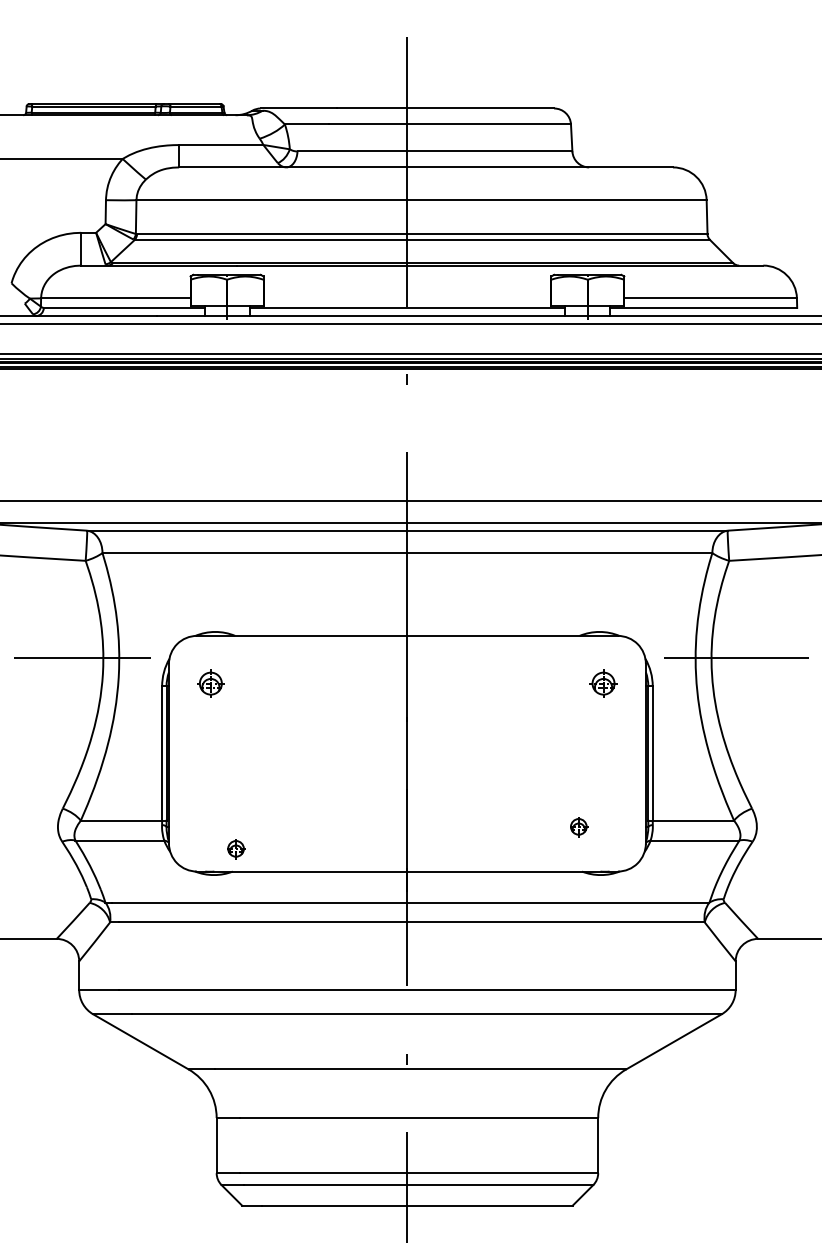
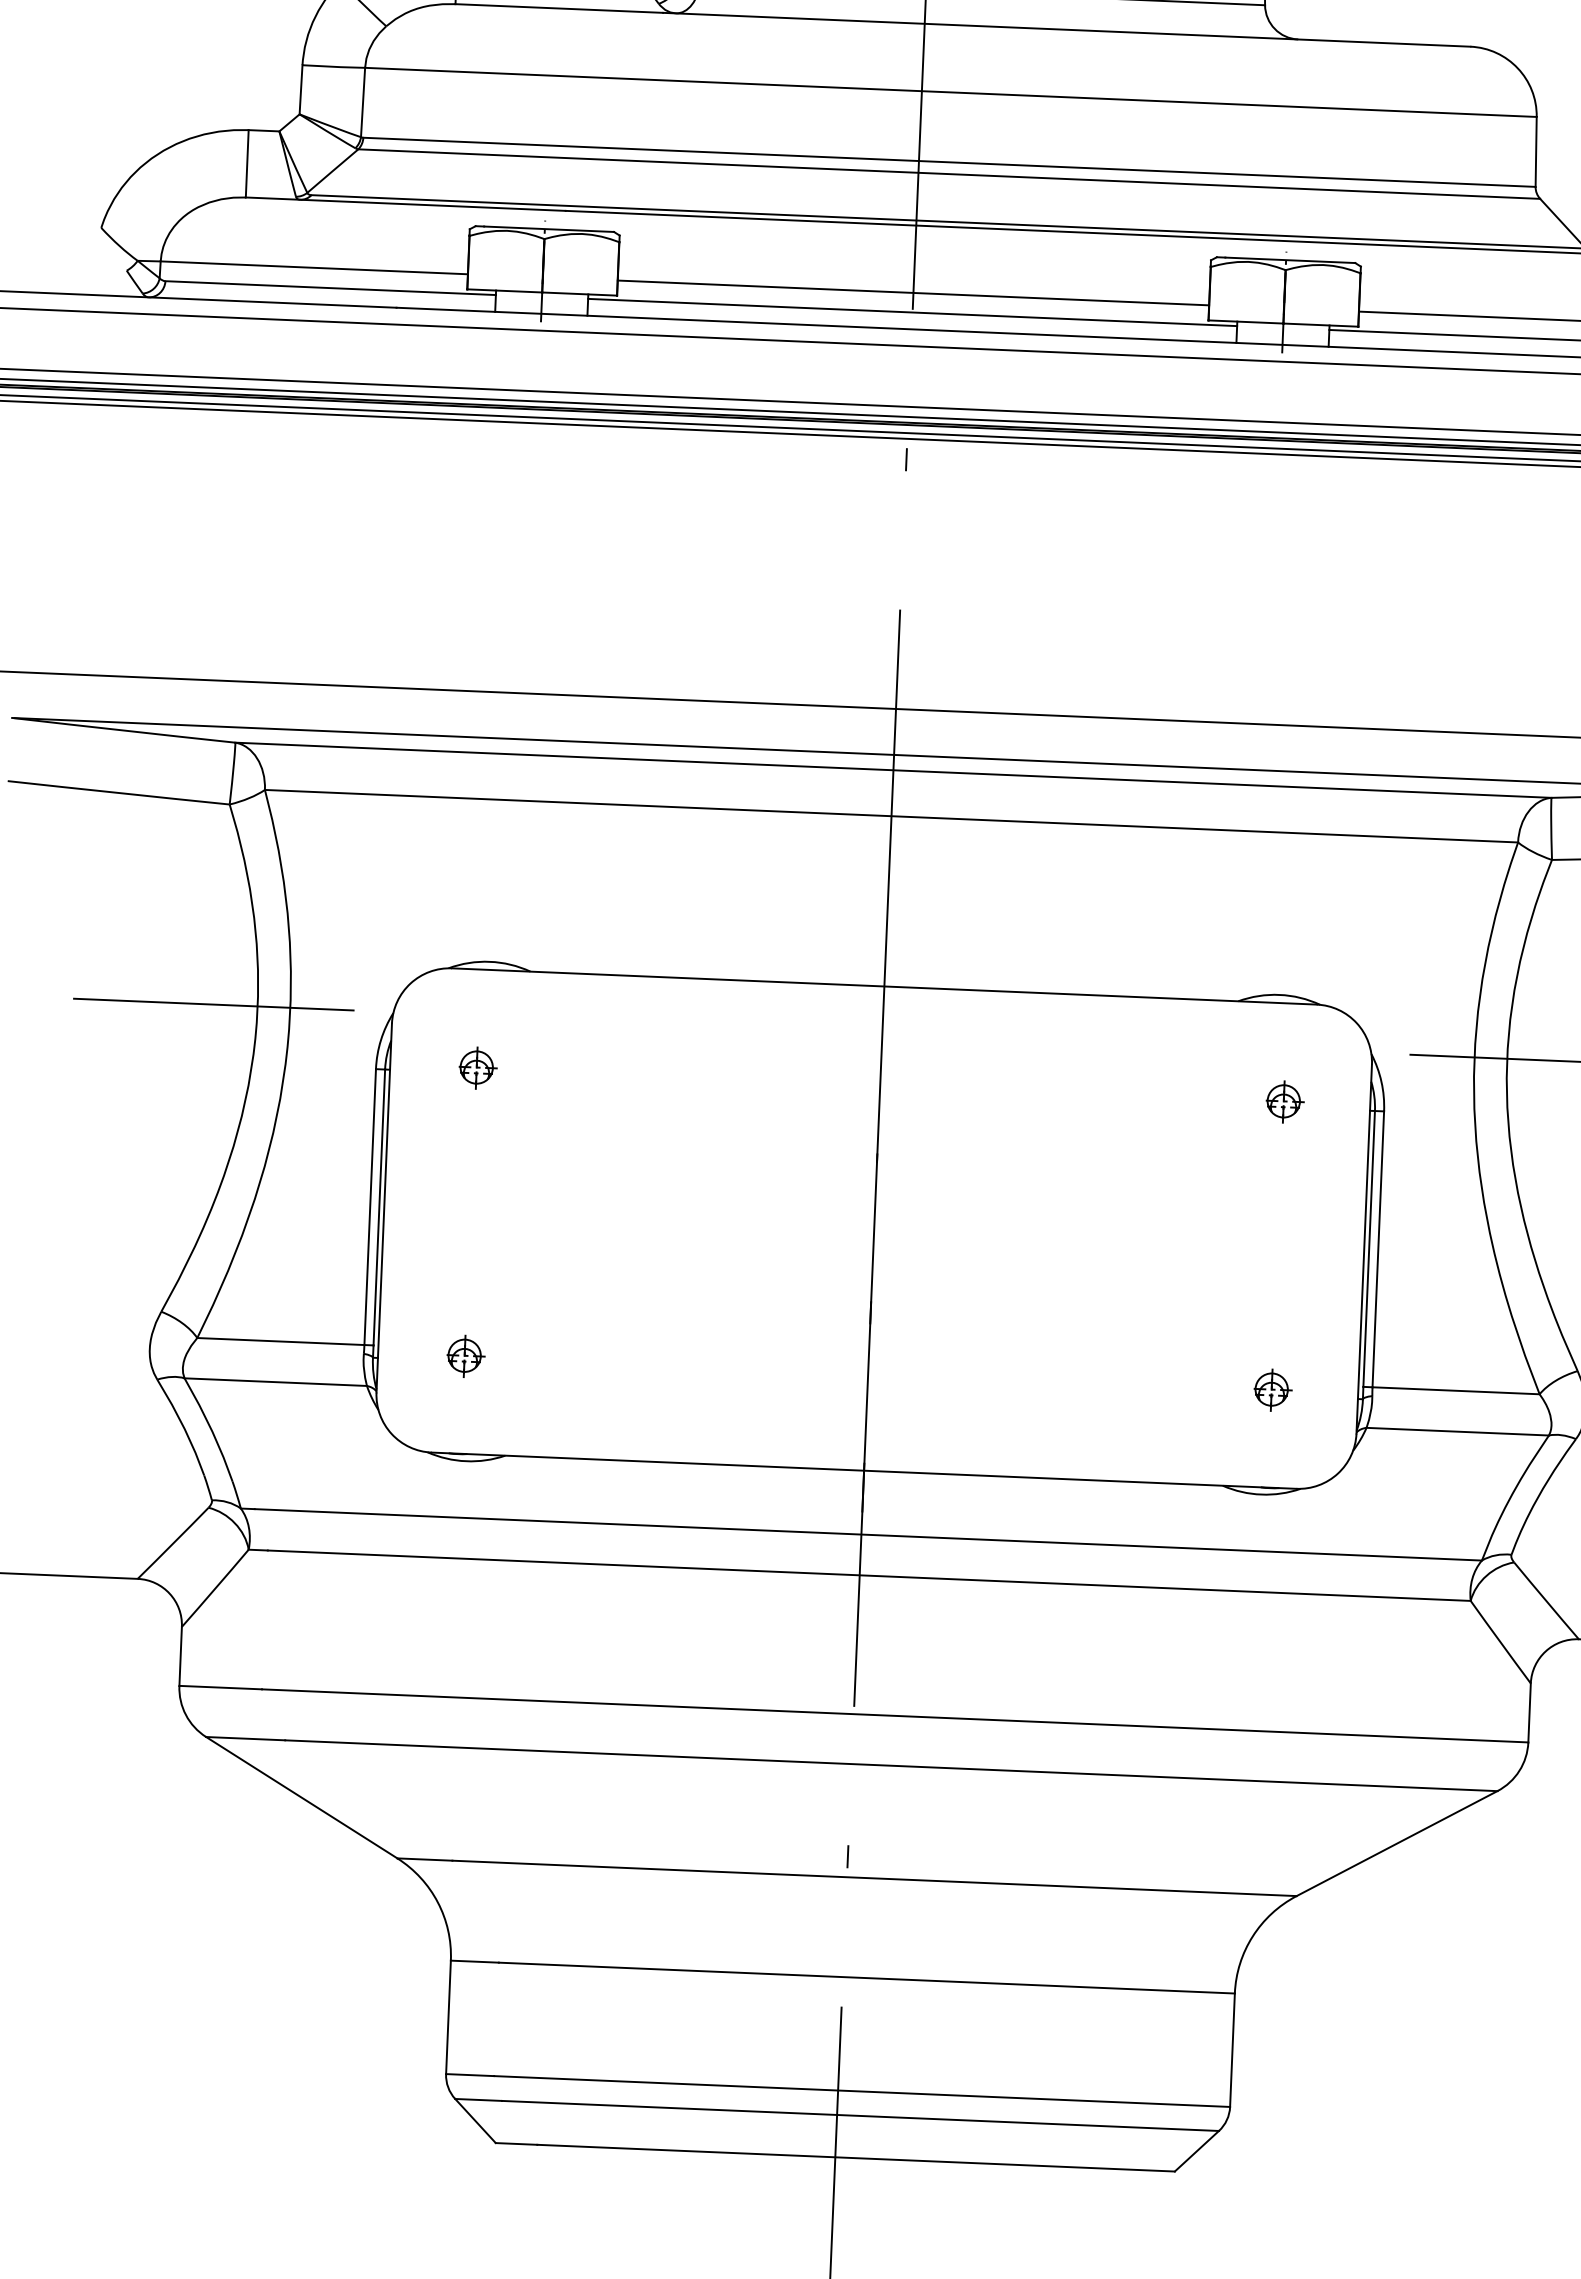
line: (407, 298) -> (913, 293), added
part: (211, 683) -> (477, 1067), size x0.71
part: (604, 683) -> (1285, 1101), size x0.71
part: (579, 827) -> (1273, 1390), moved
part: (236, 849) -> (465, 1357), moved

